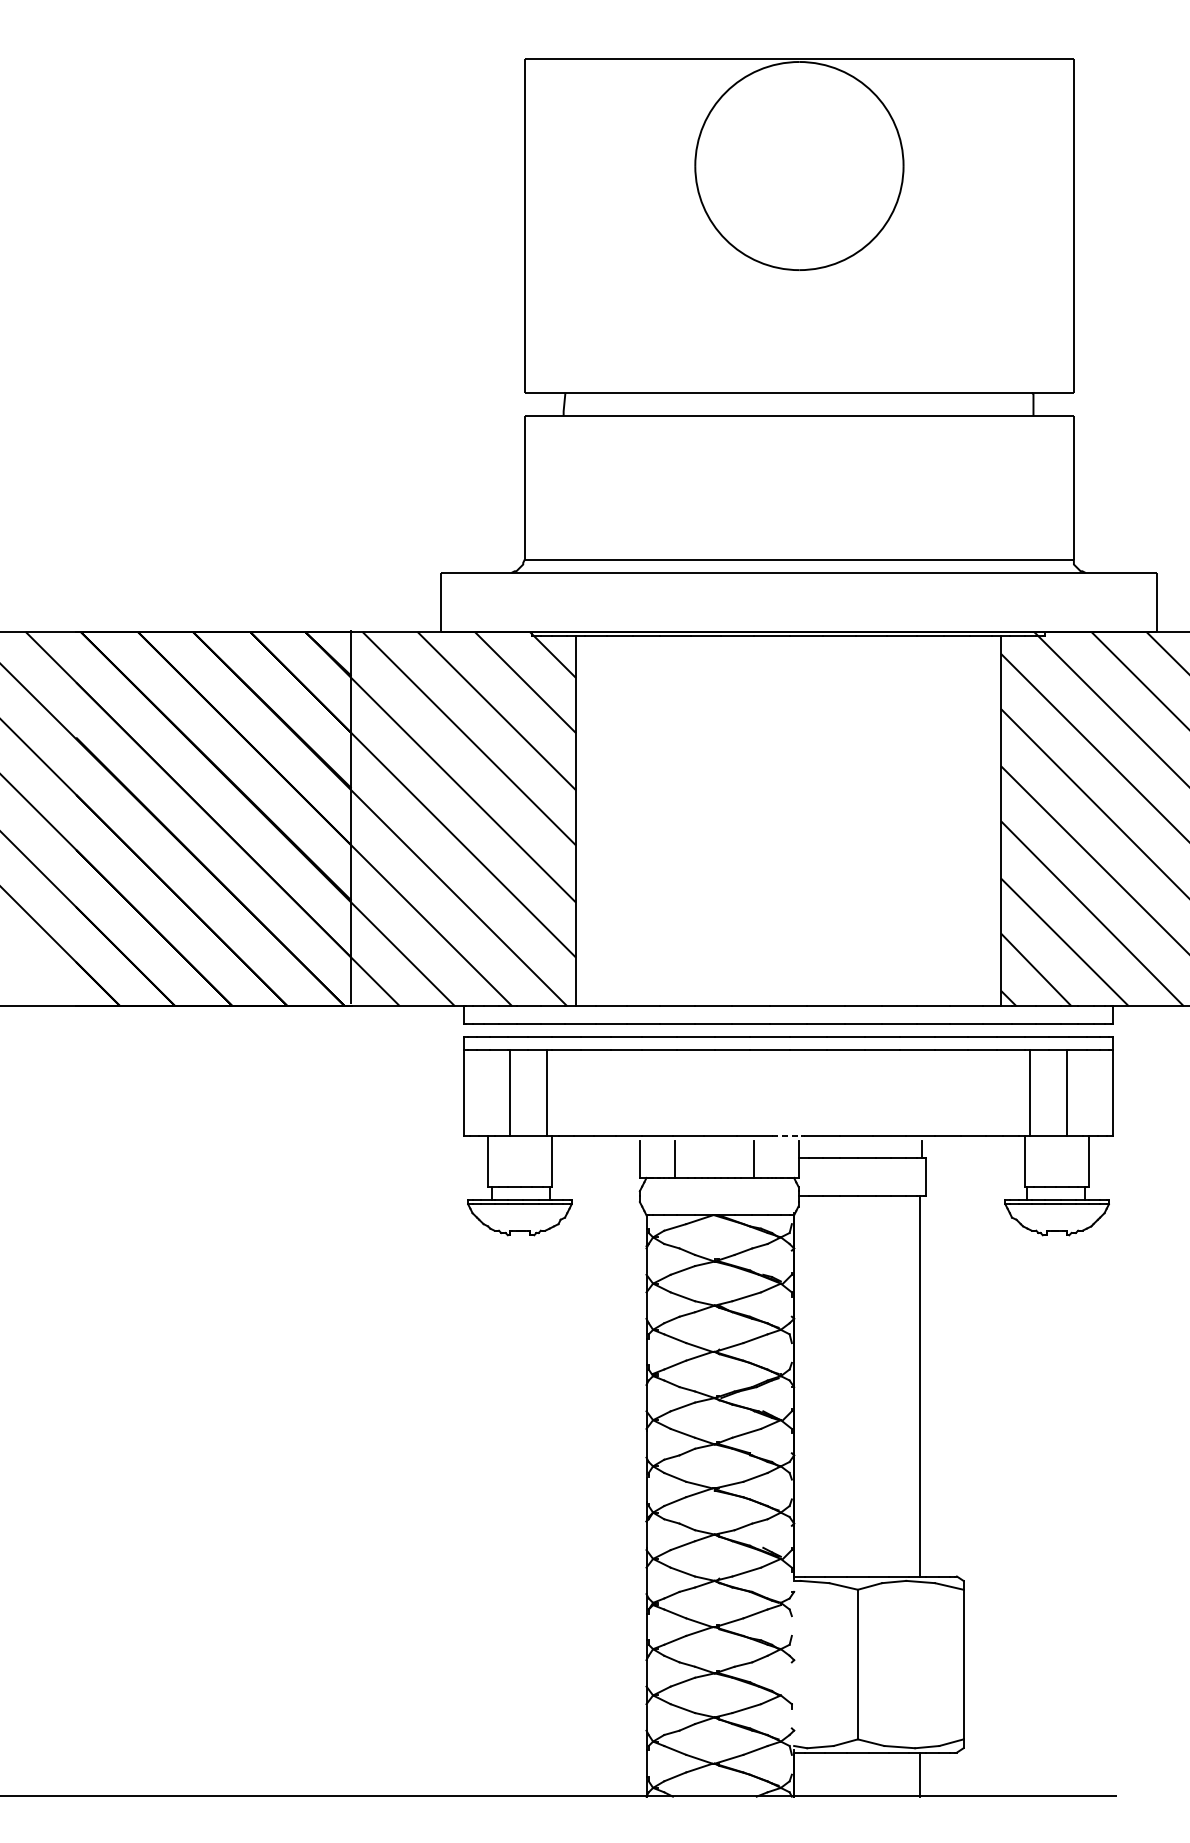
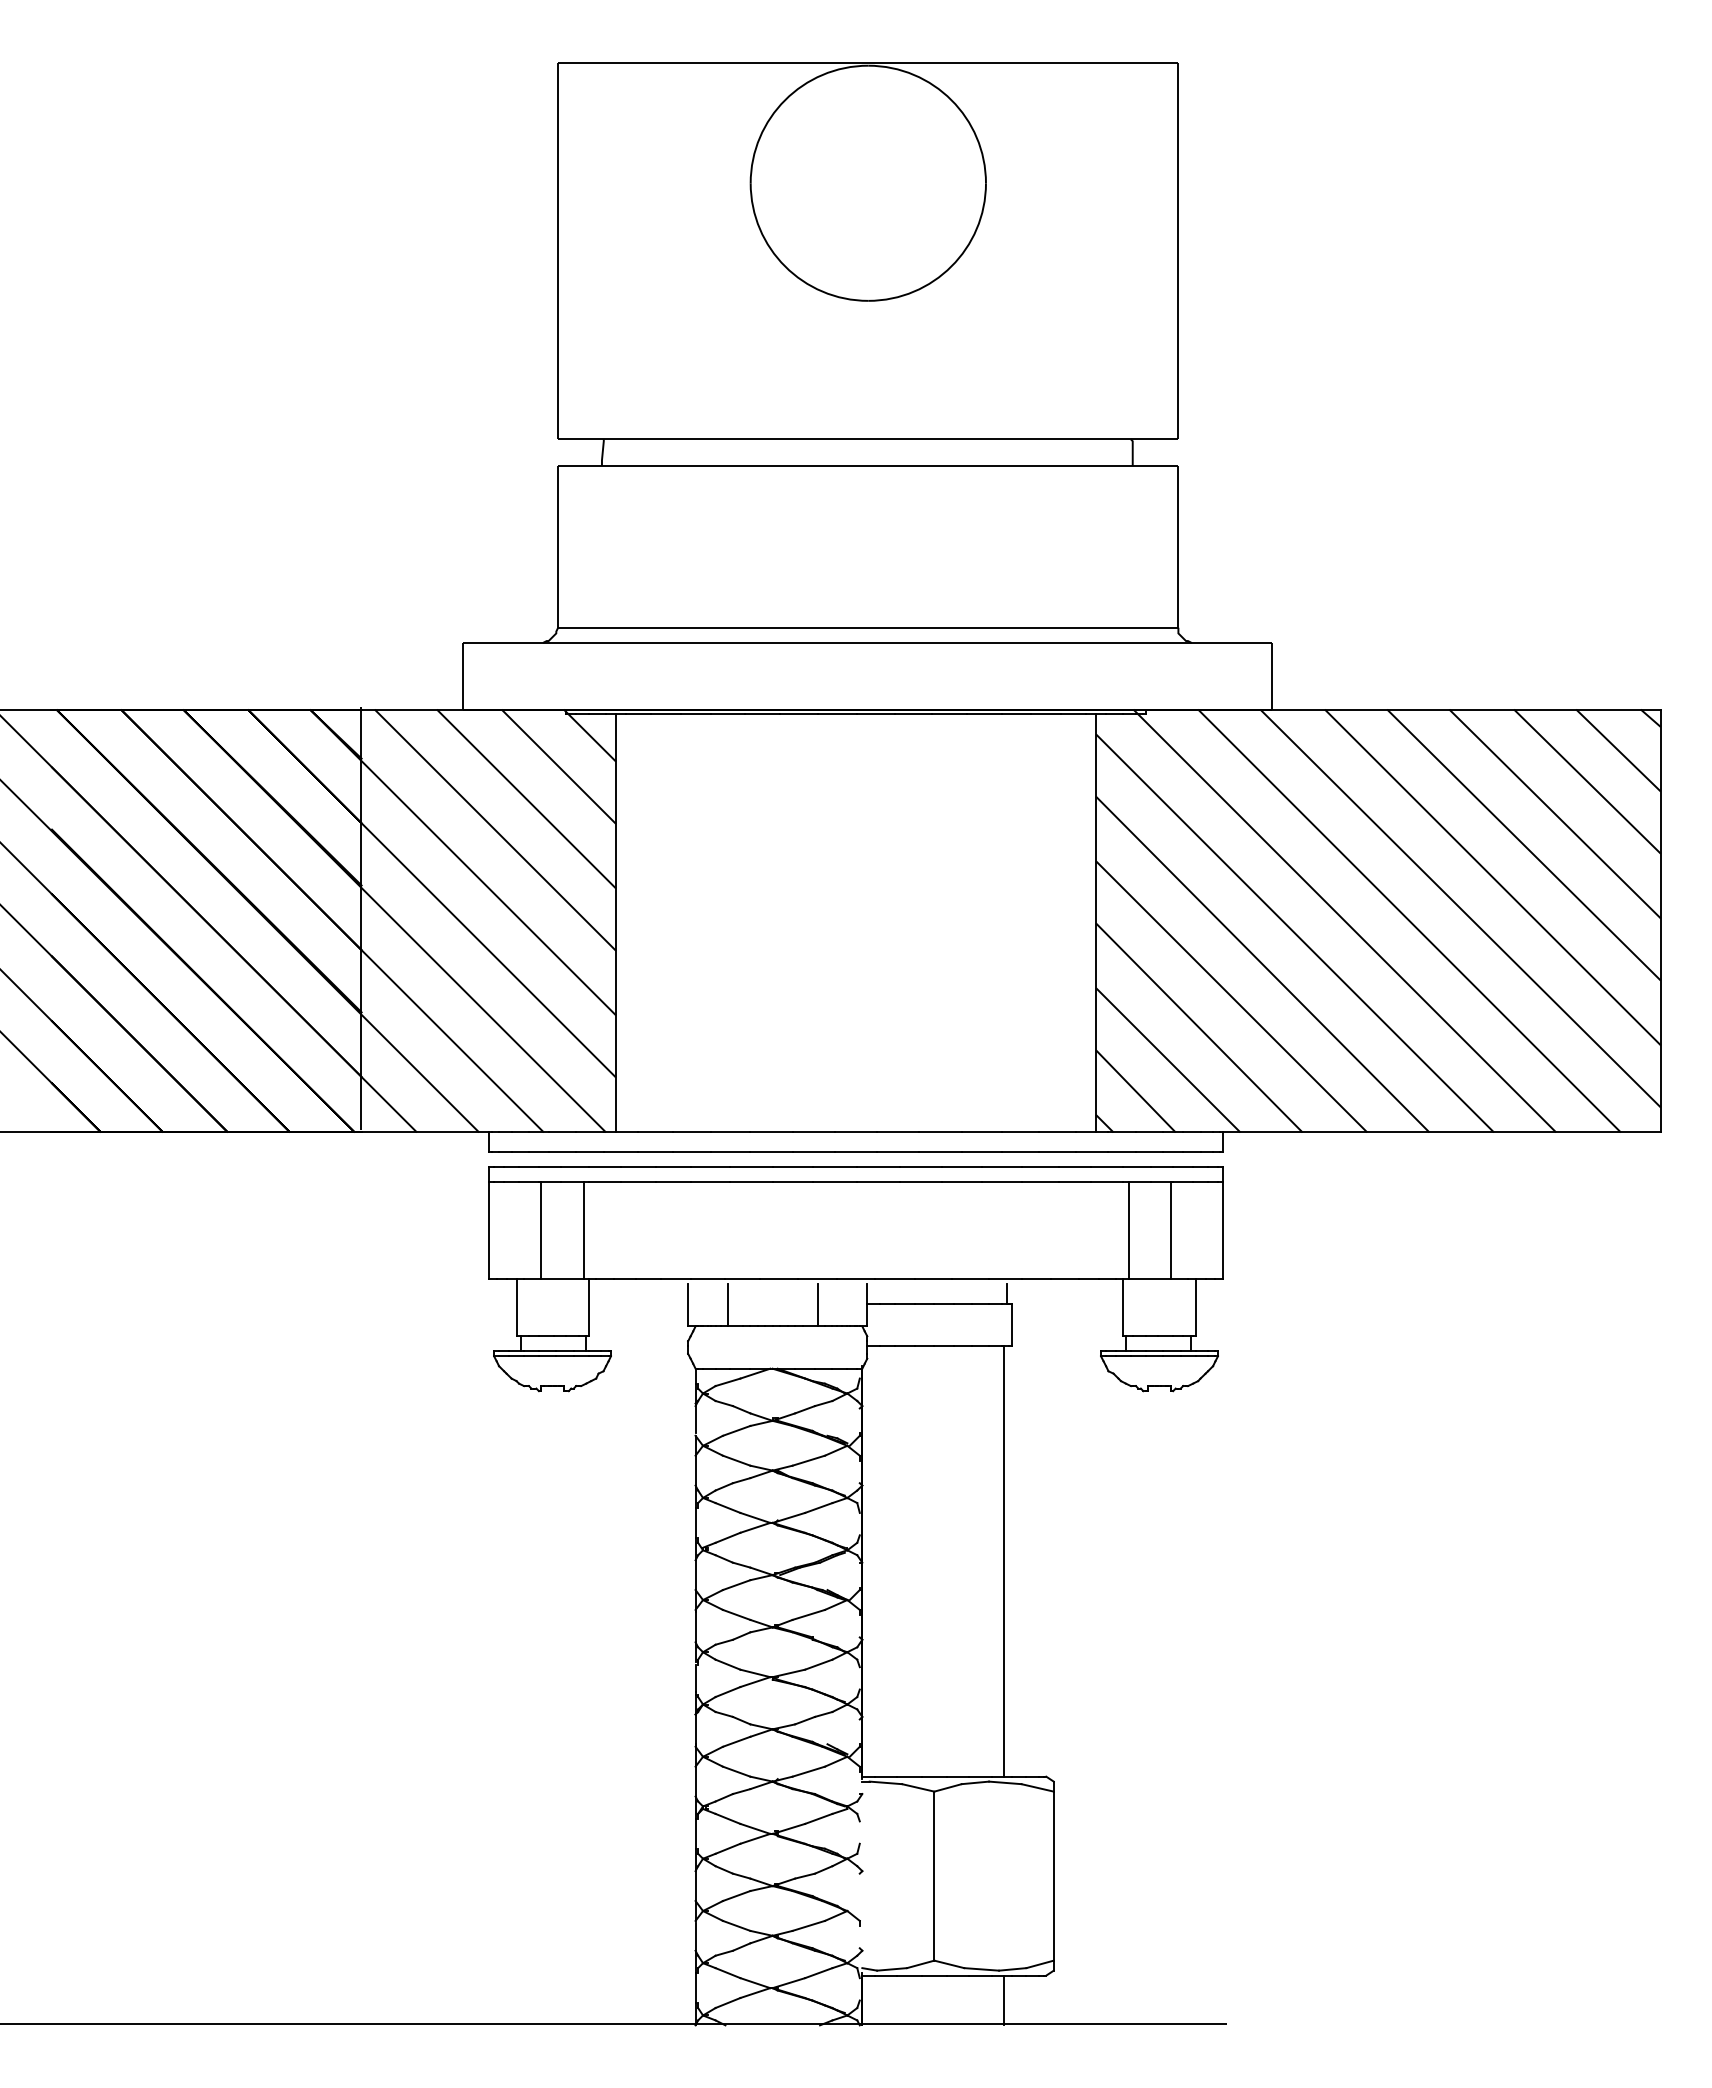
line: (788, 1136) -> (856, 1279), dashed -> solid

